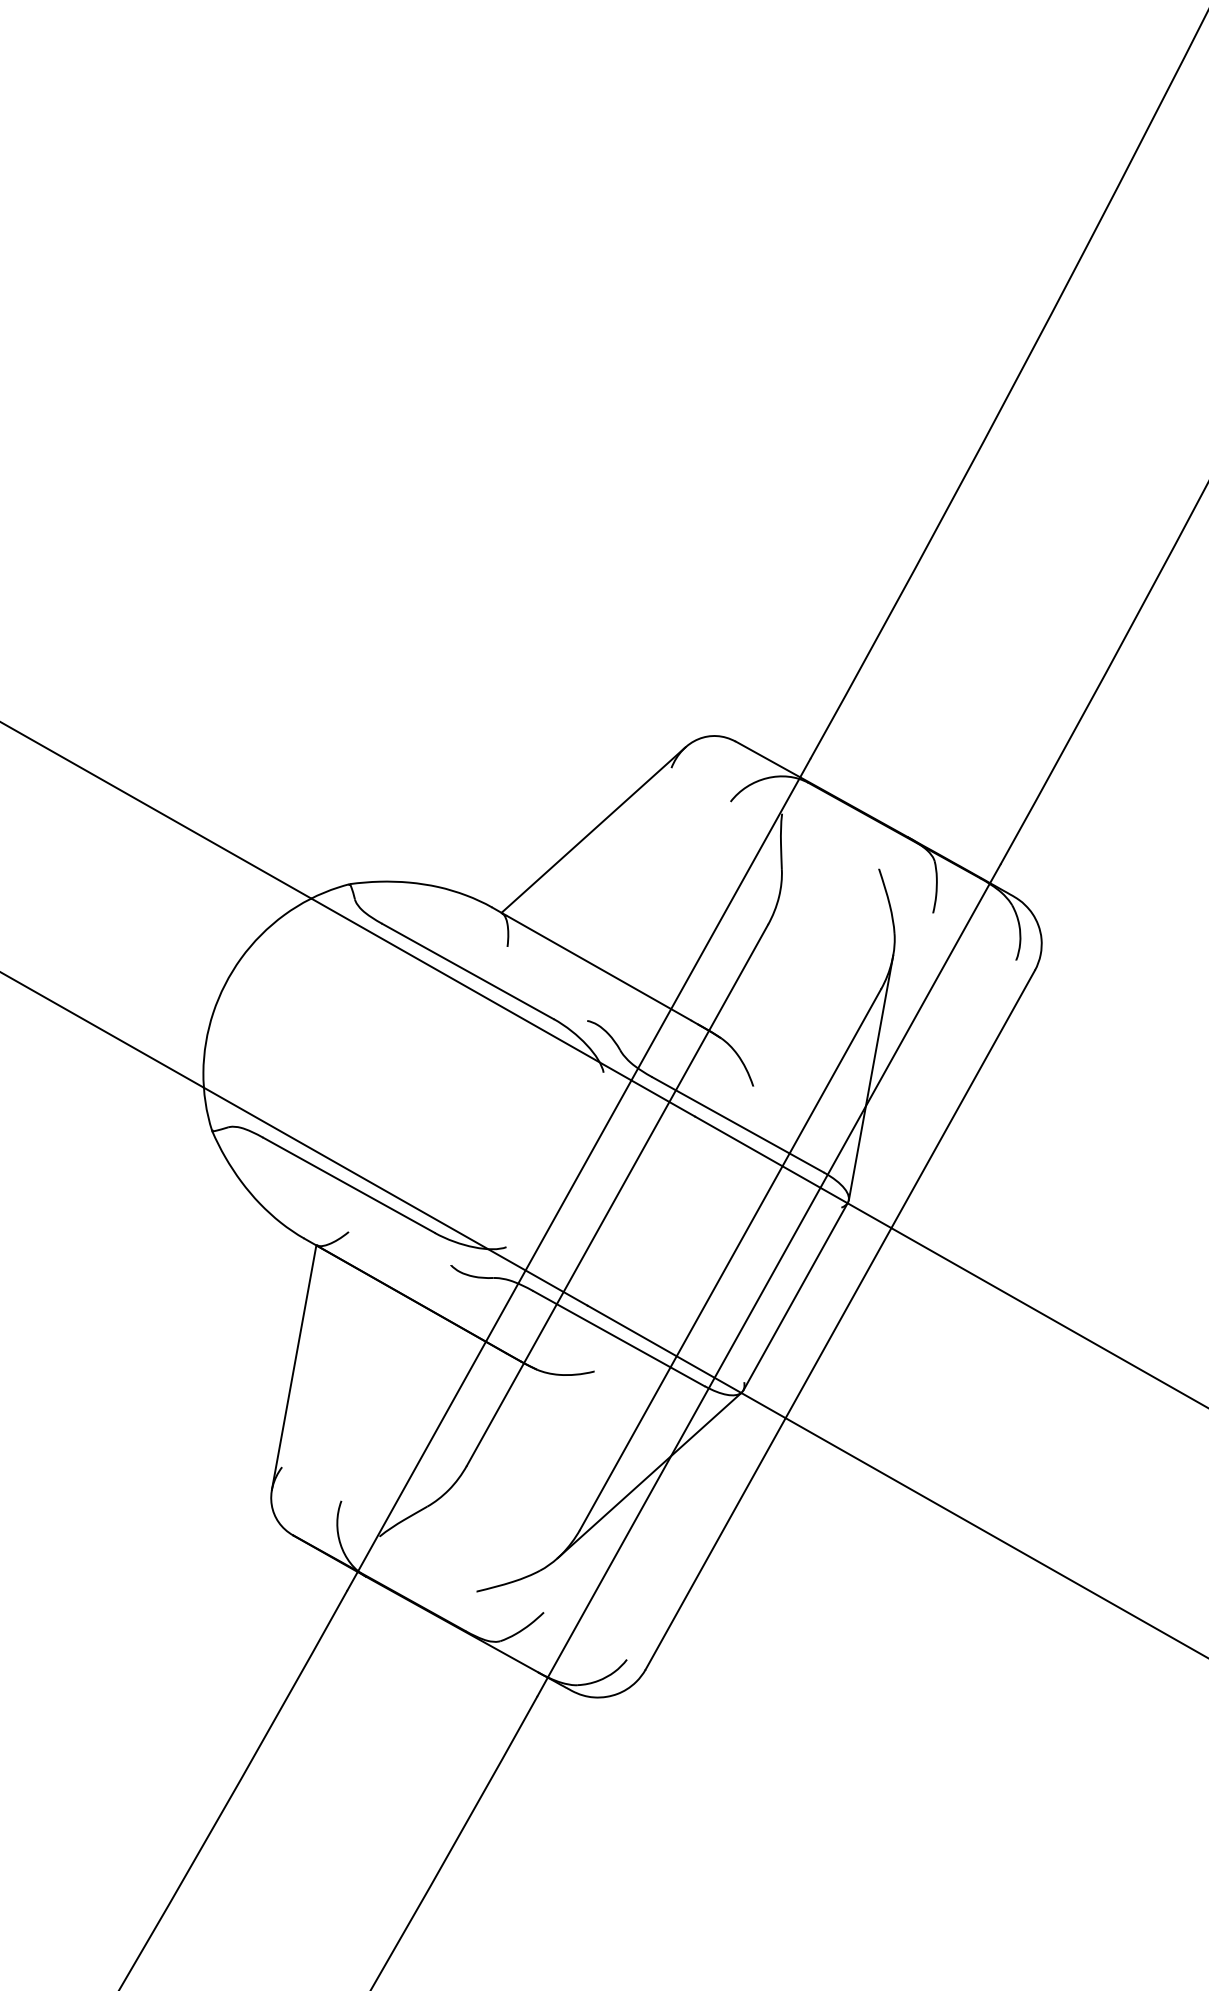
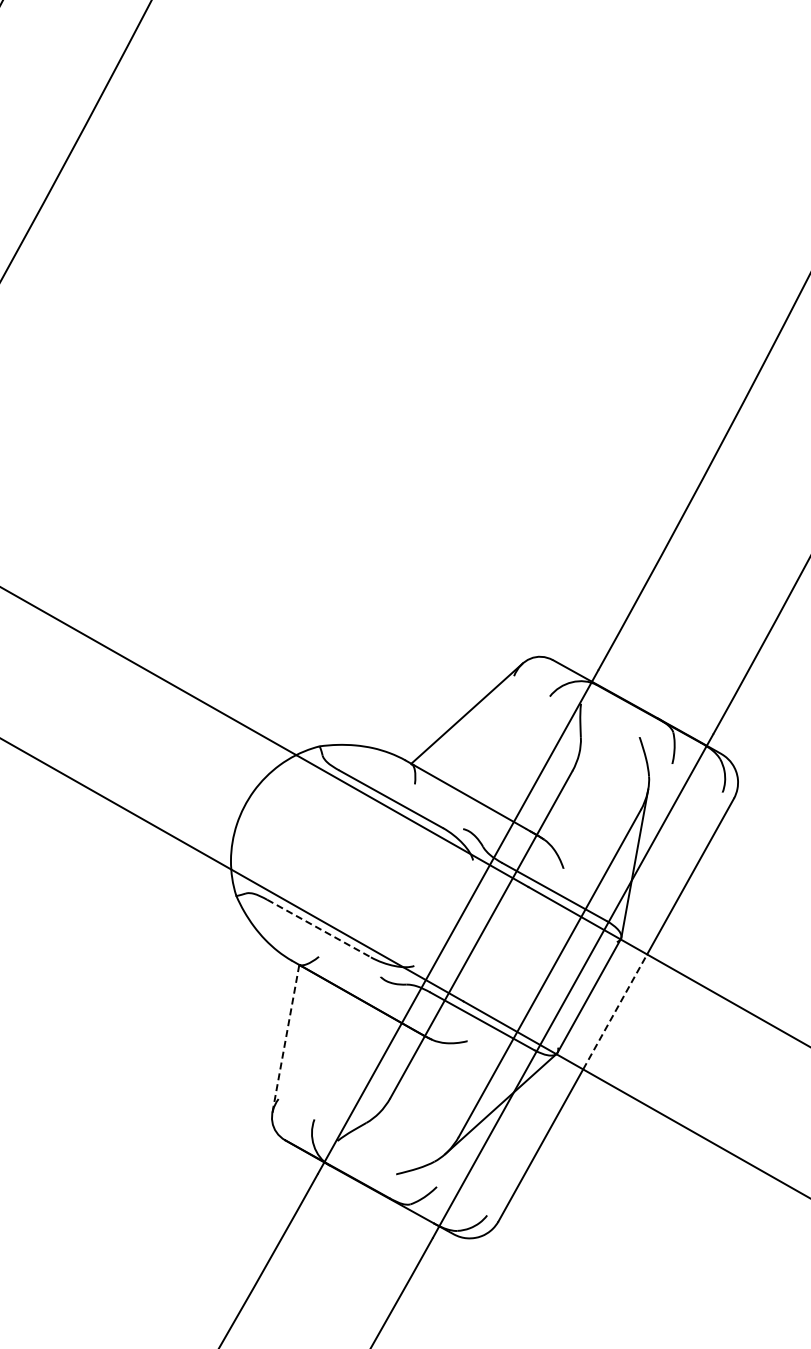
line: (349, 1185) -> (319, 928), solid -> dashed
line: (839, 1322) -> (615, 1011), solid -> dashed
line: (293, 1367) -> (285, 1038), solid -> dashed

